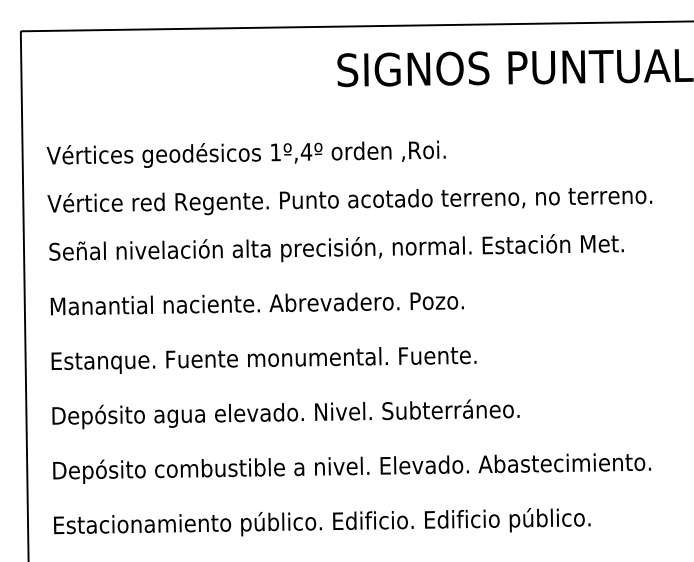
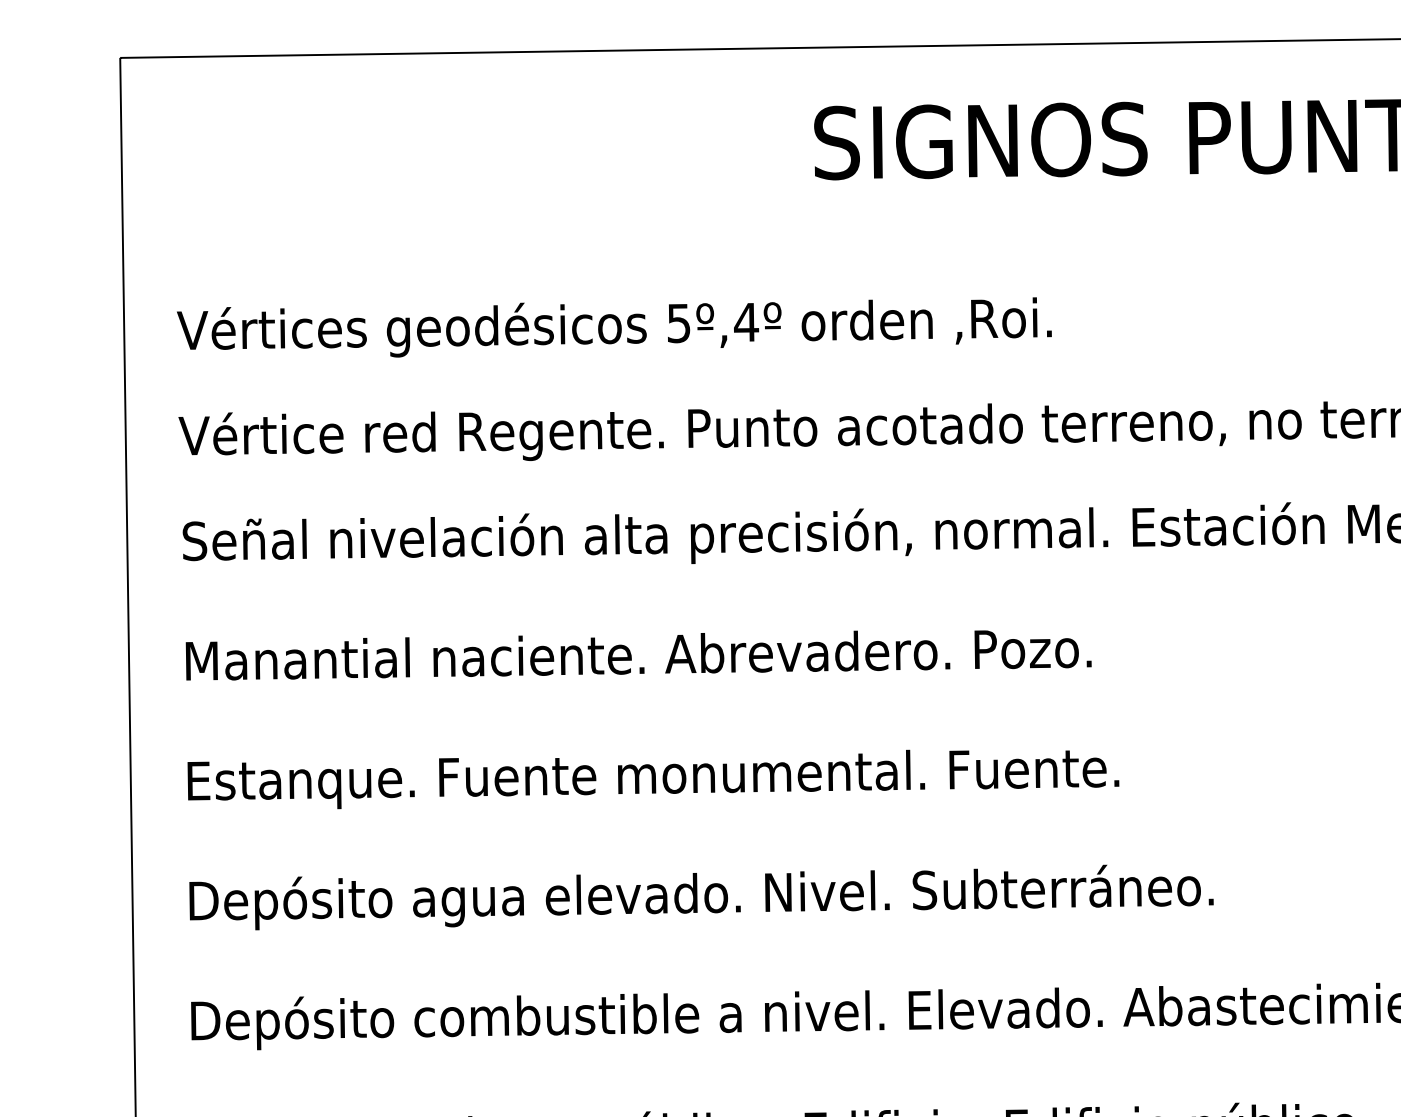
text: (275, 152) -> (678, 323), 1º,4º -> 5º,4º

